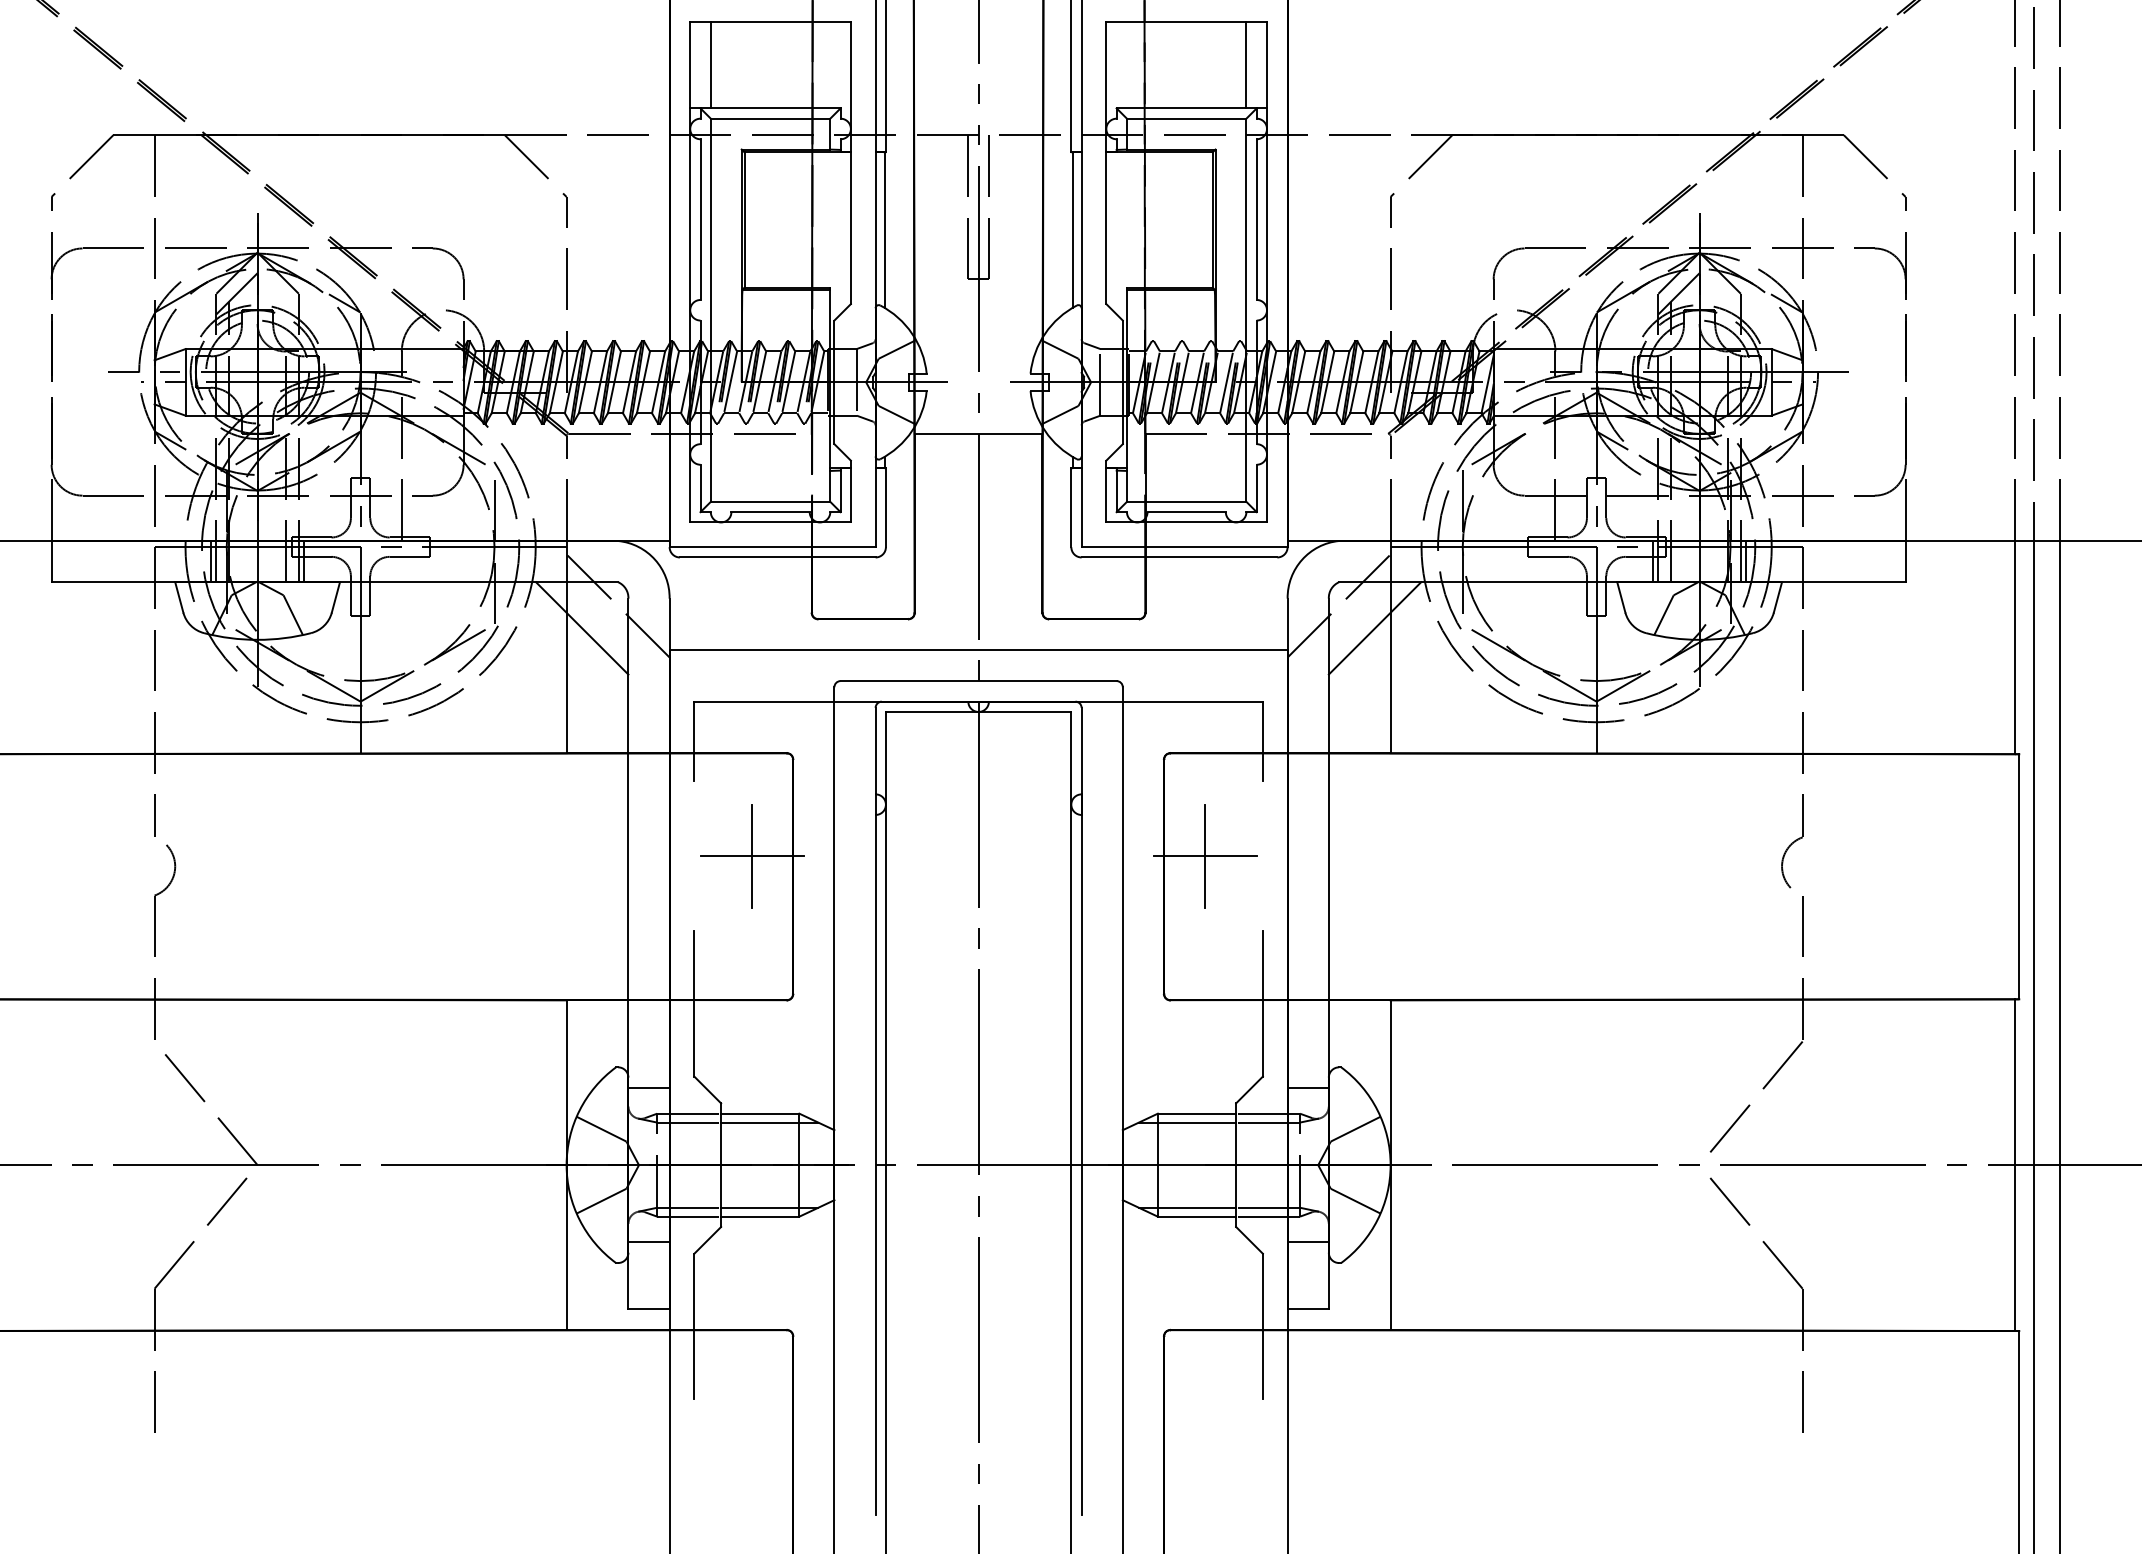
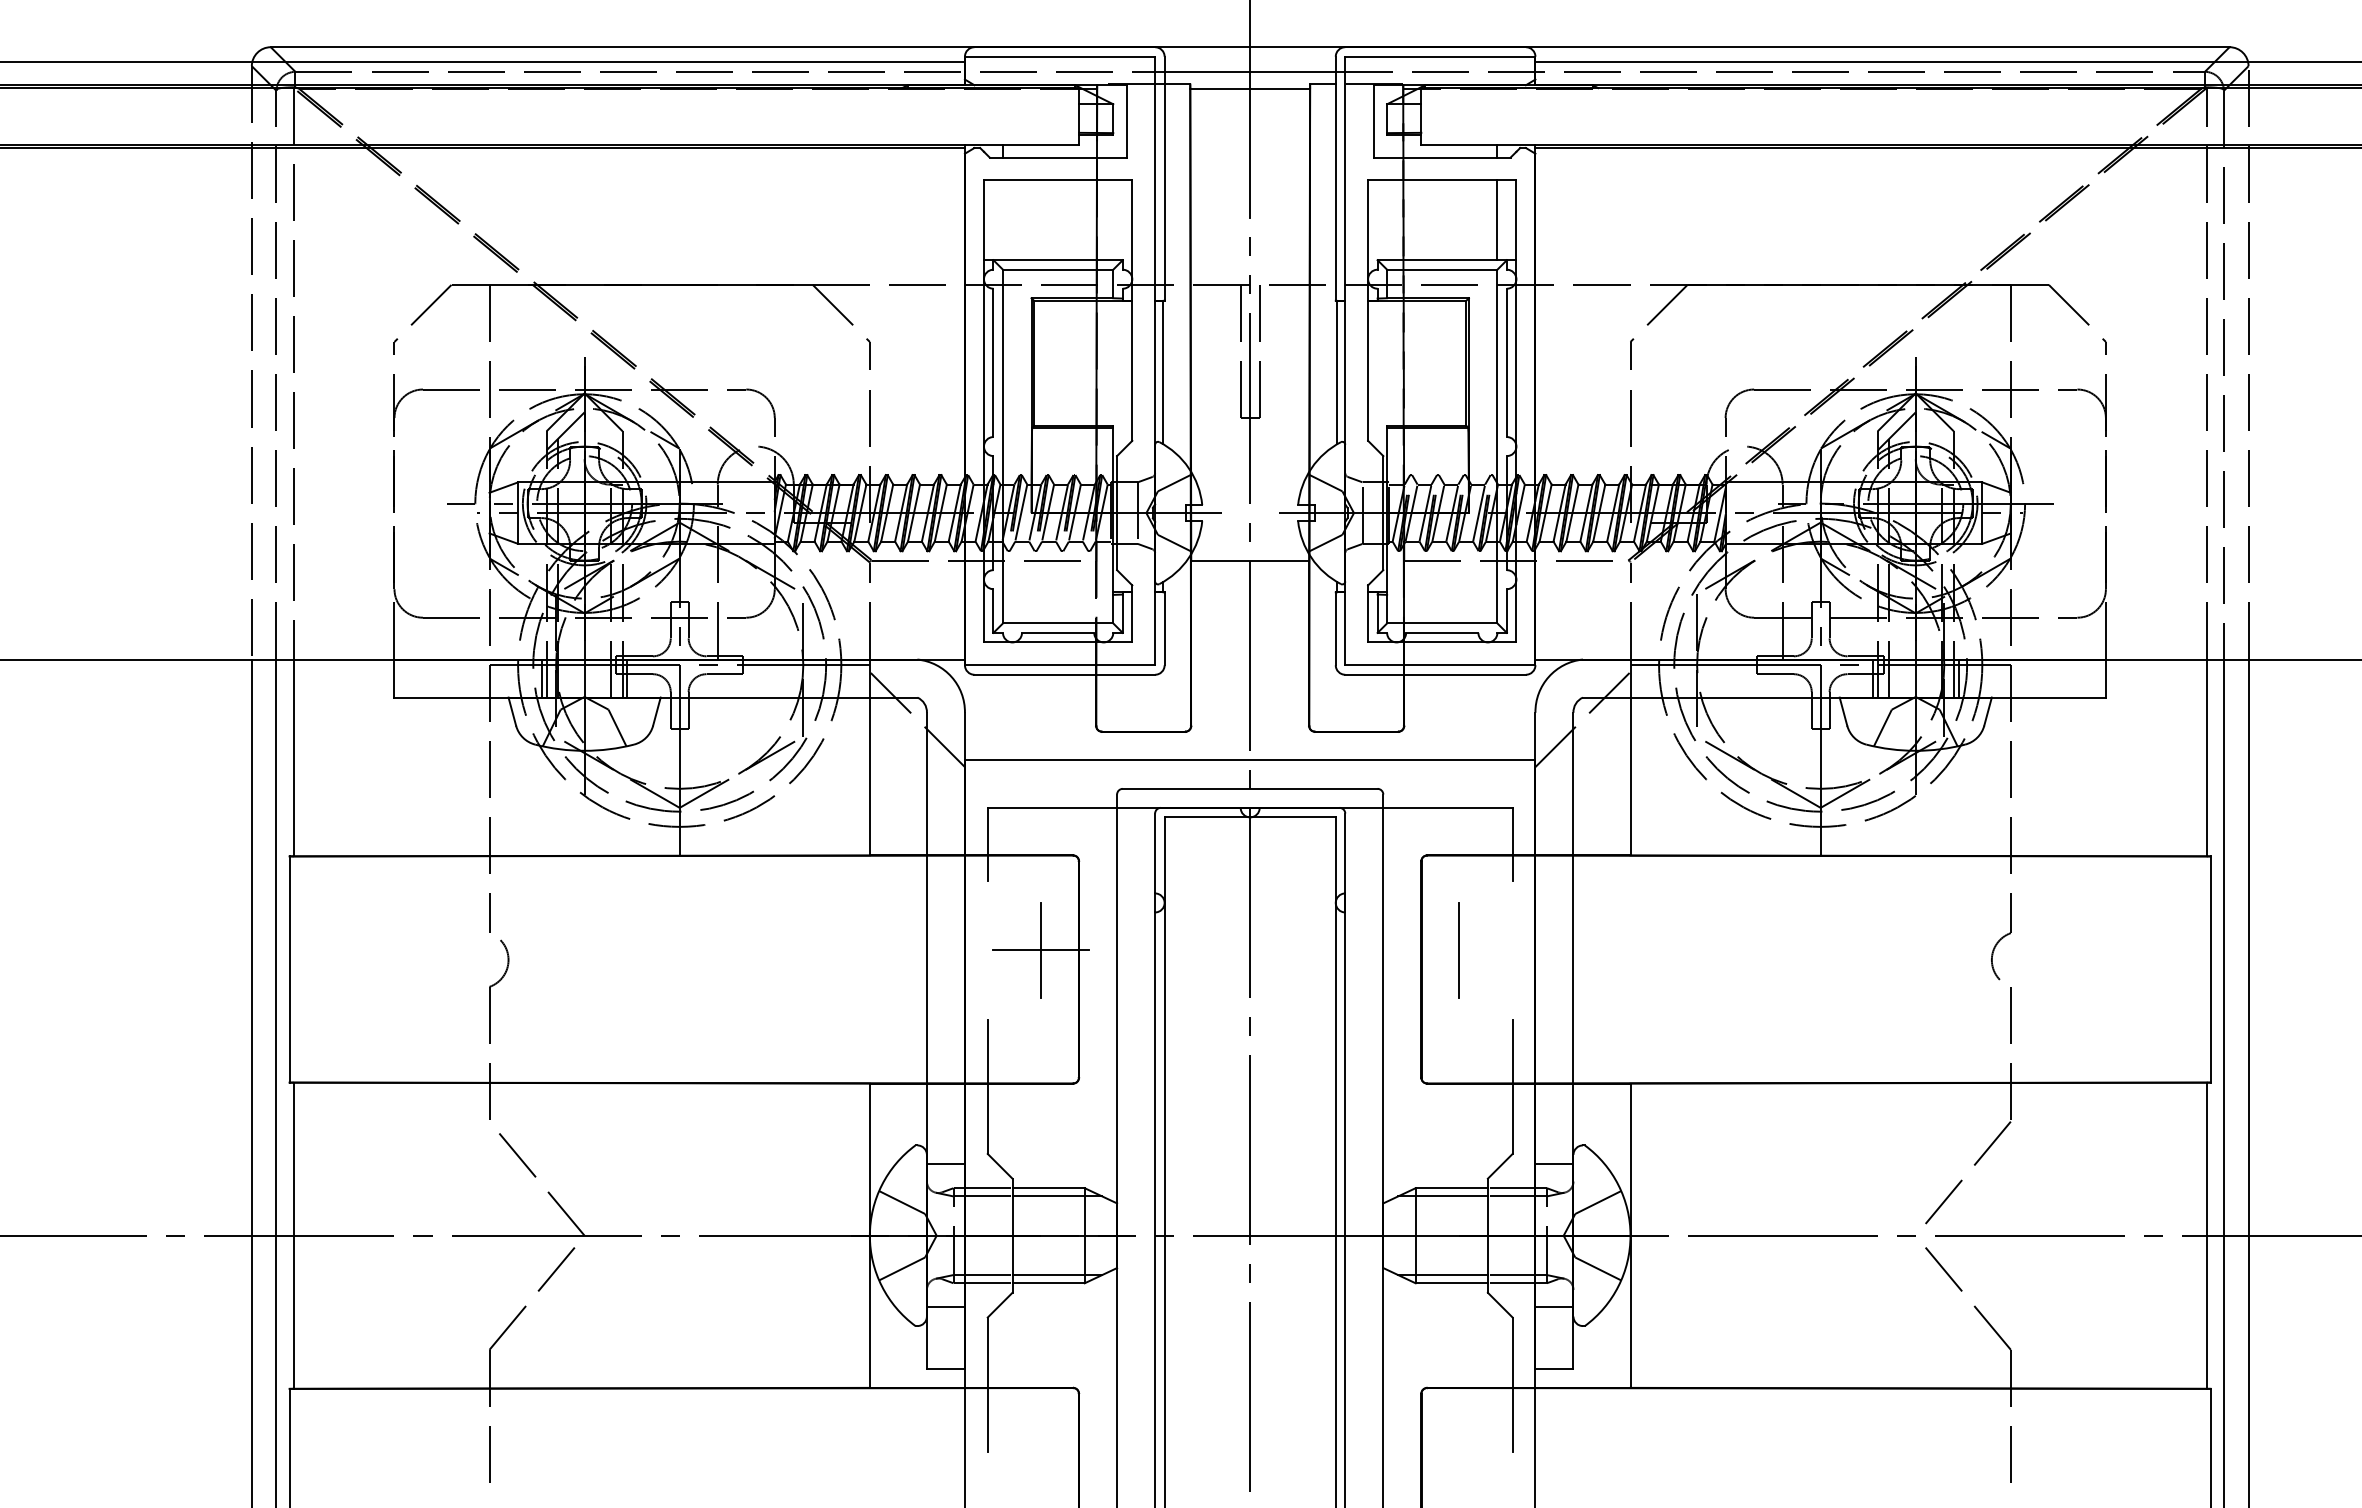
line: (710, 65) -> (1002, 220), removed
line: (581, 627) -> (883, 739), removed
line: (1374, 627) -> (1615, 739), removed
line: (1204, 856) -> (1458, 950), removed

